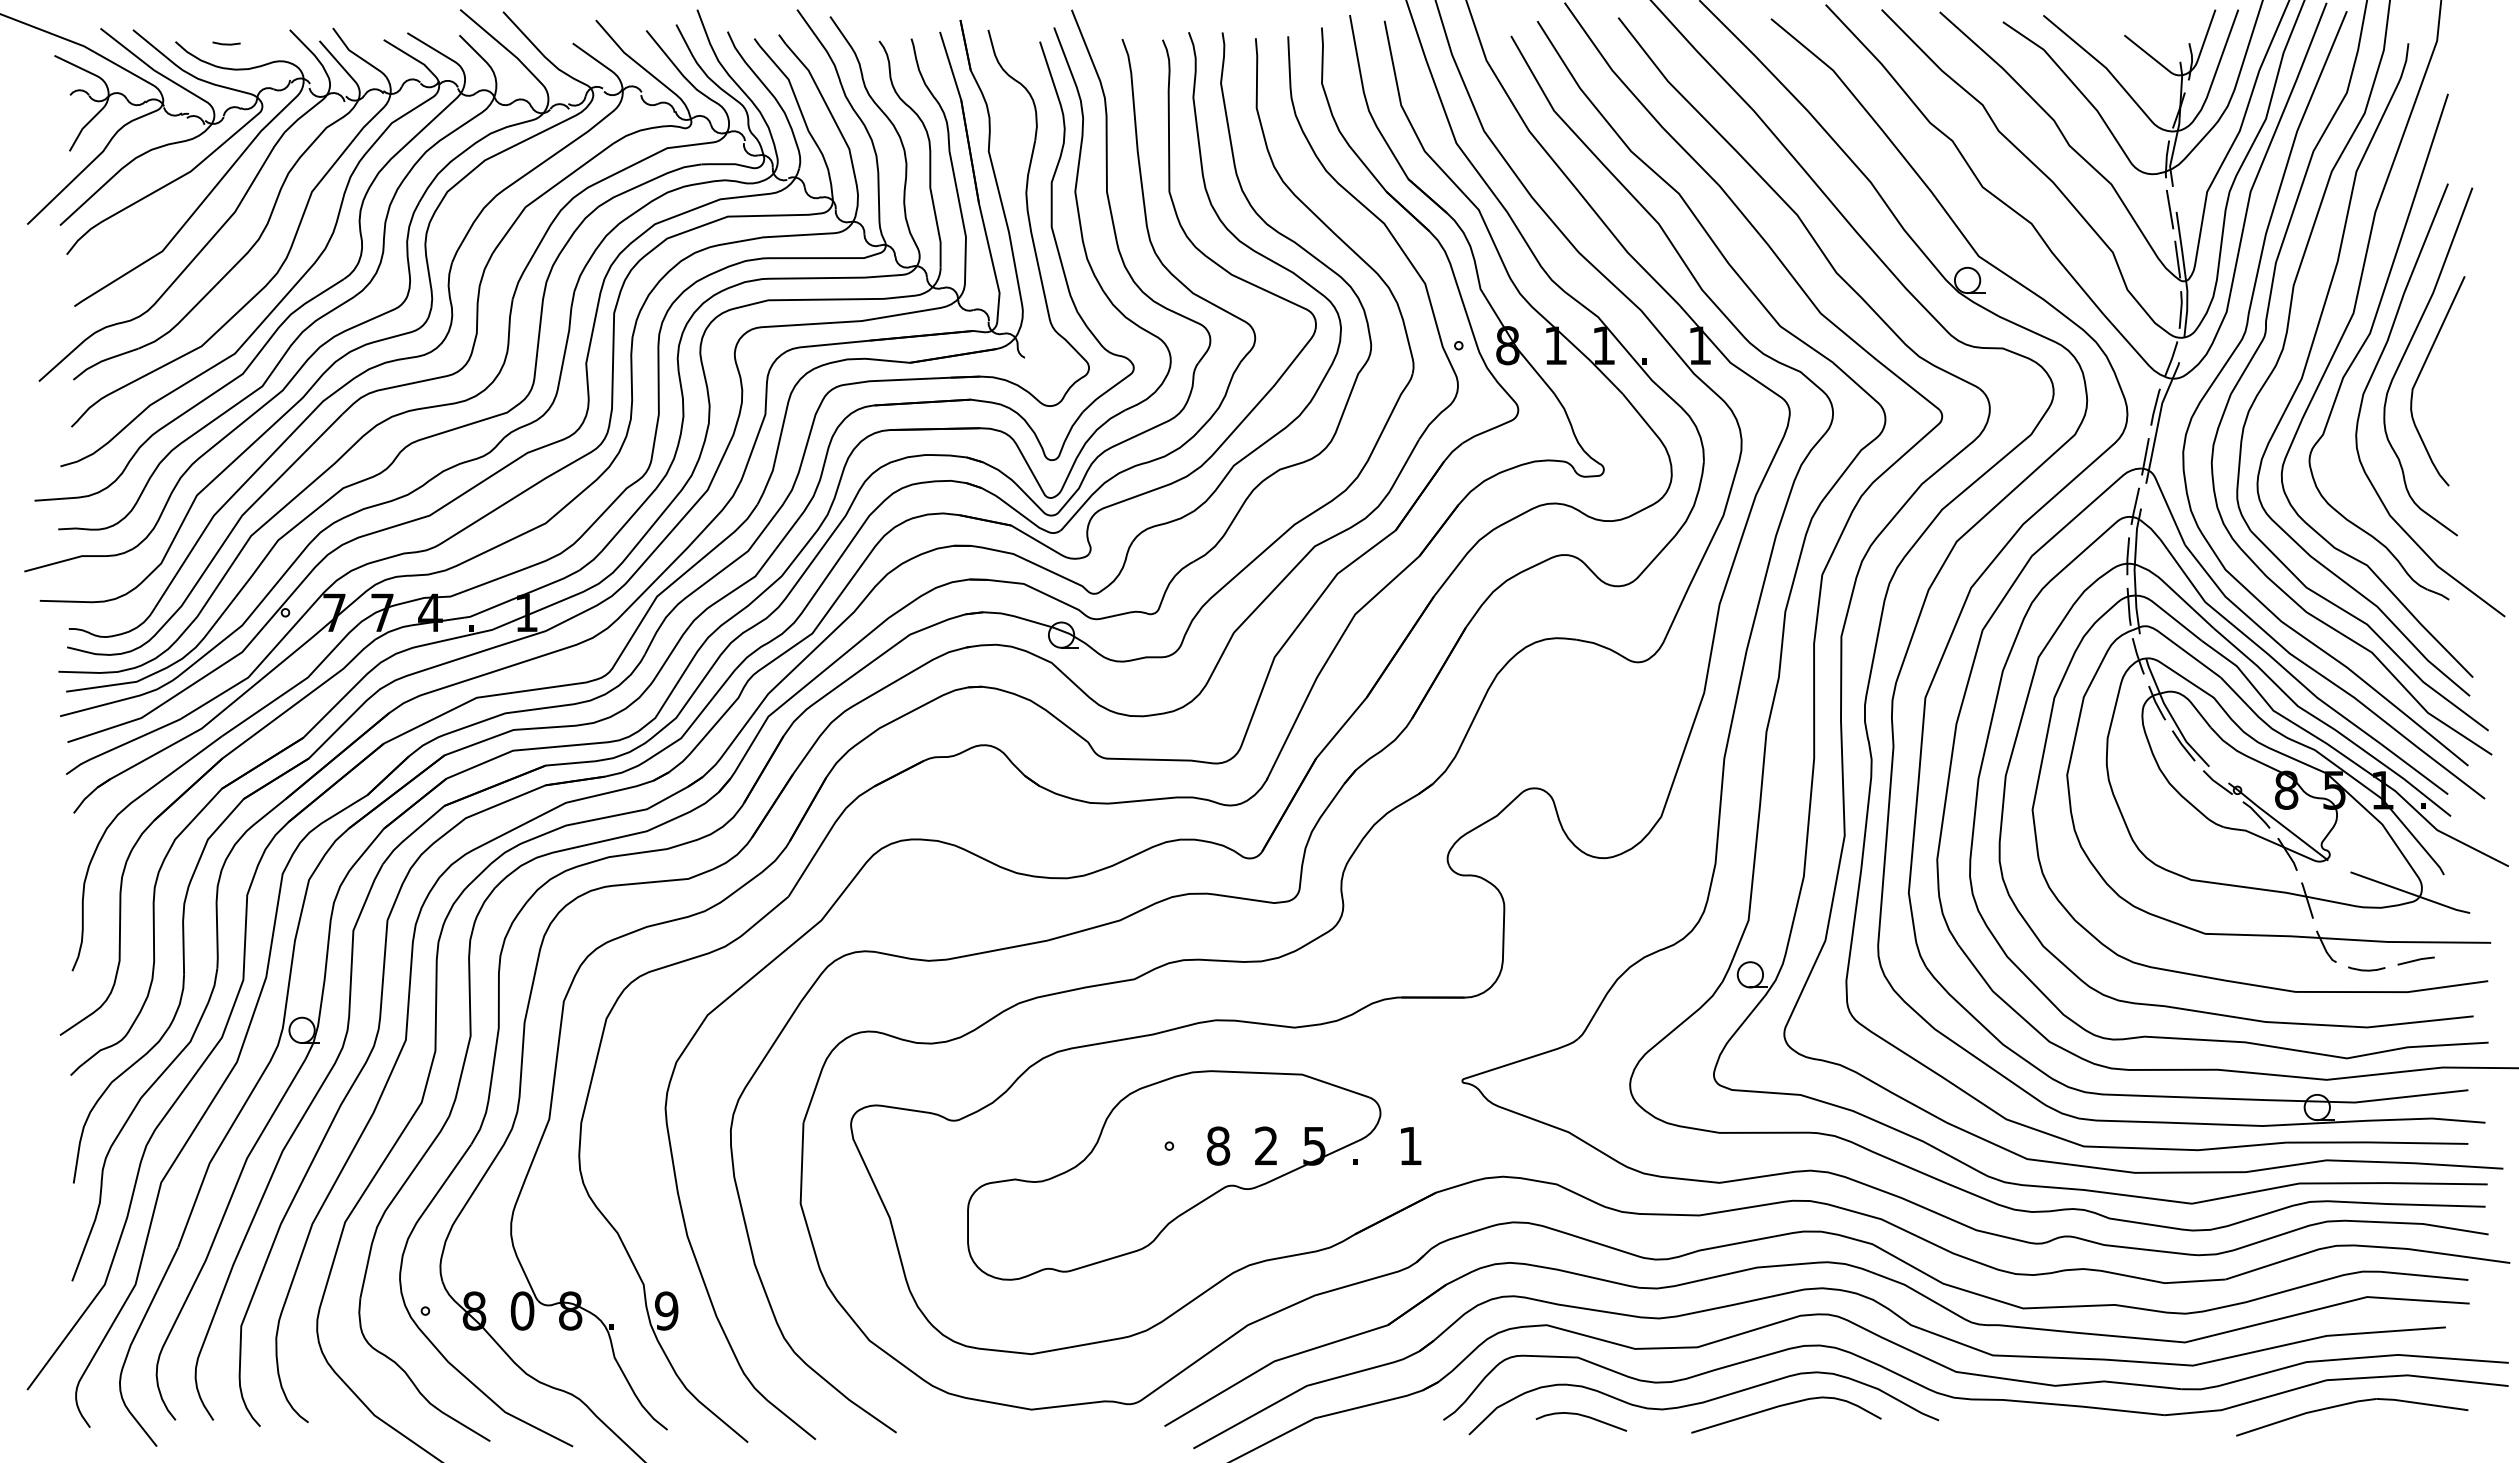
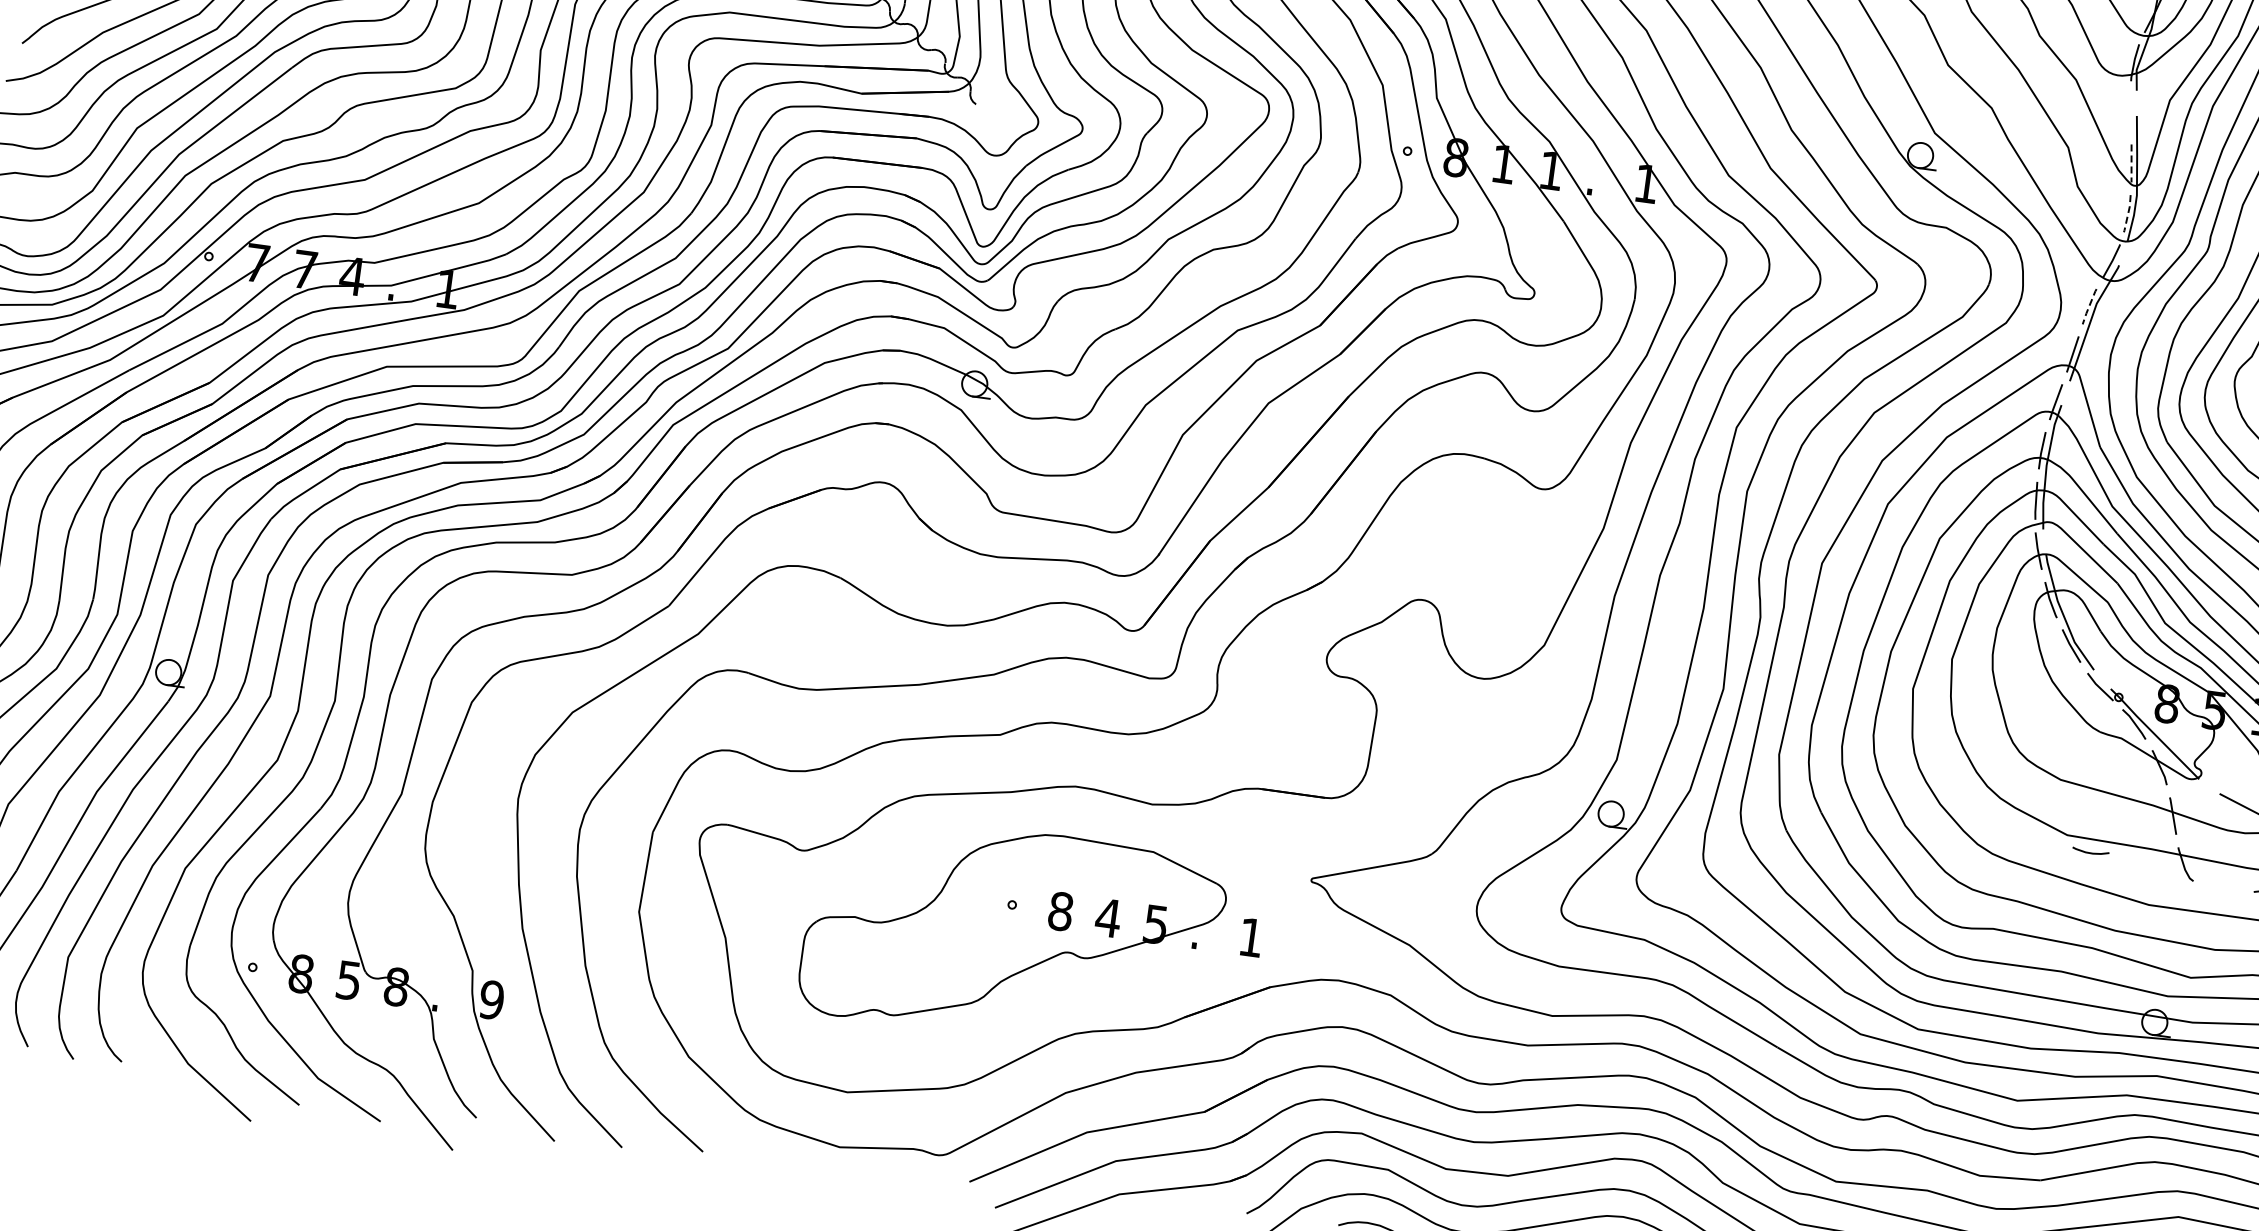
line: (2169, 209) -> (2130, 112), removed
line: (2177, 260) -> (2131, 164), solid -> dashed
line: (2181, 310) -> (2128, 214), solid -> dashed
line: (2155, 407) -> (2089, 306), solid -> dashed
curve: (2366, 969) -> (2090, 852), moved
text: (1266, 1145) -> (1108, 917), 2 -> 4
text: (522, 1310) -> (349, 979), 0 -> 5

